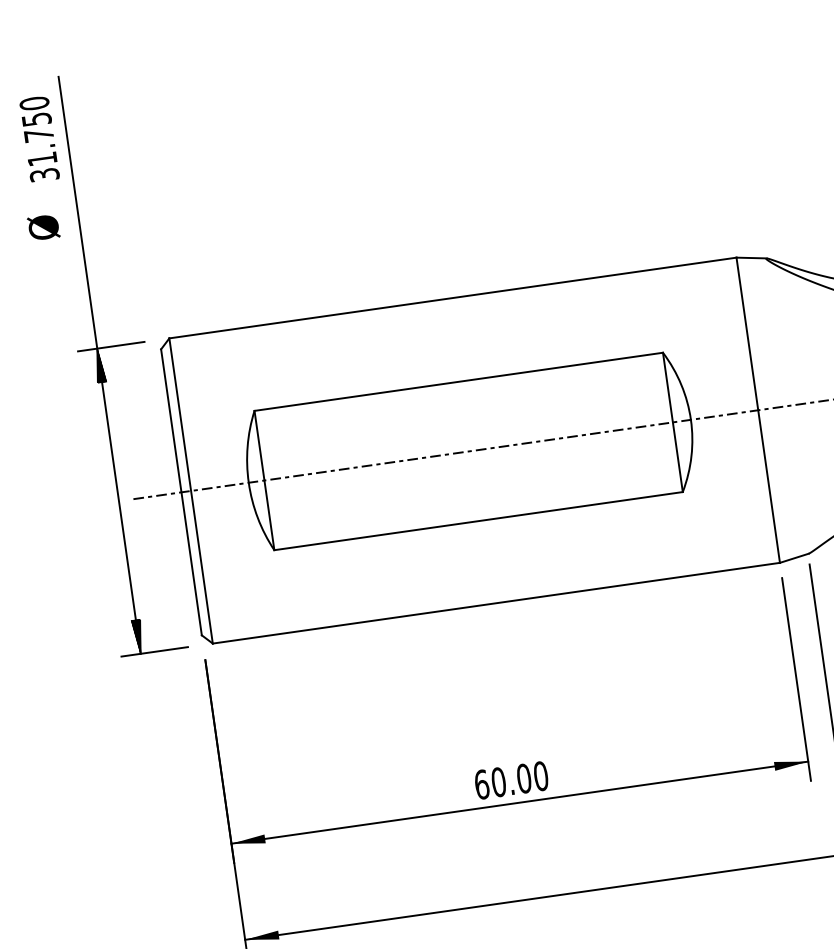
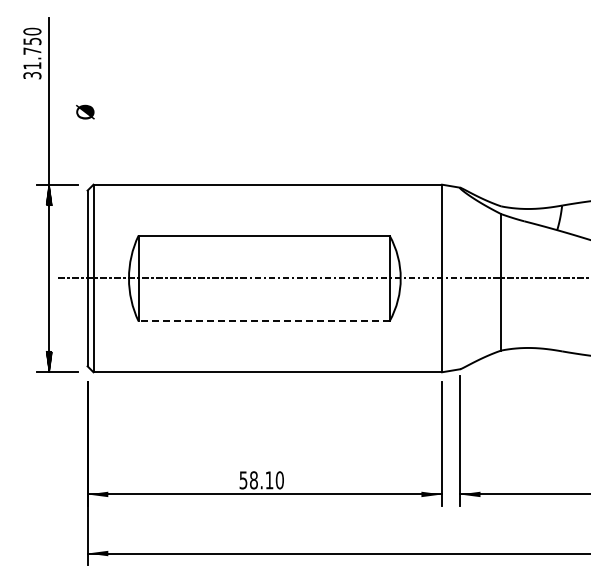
text: (43, 226) -> (85, 111), moved
line: (479, 521) -> (264, 321), solid -> dashed
text: (503, 781) -> (256, 480), 60.00 -> 58.10

